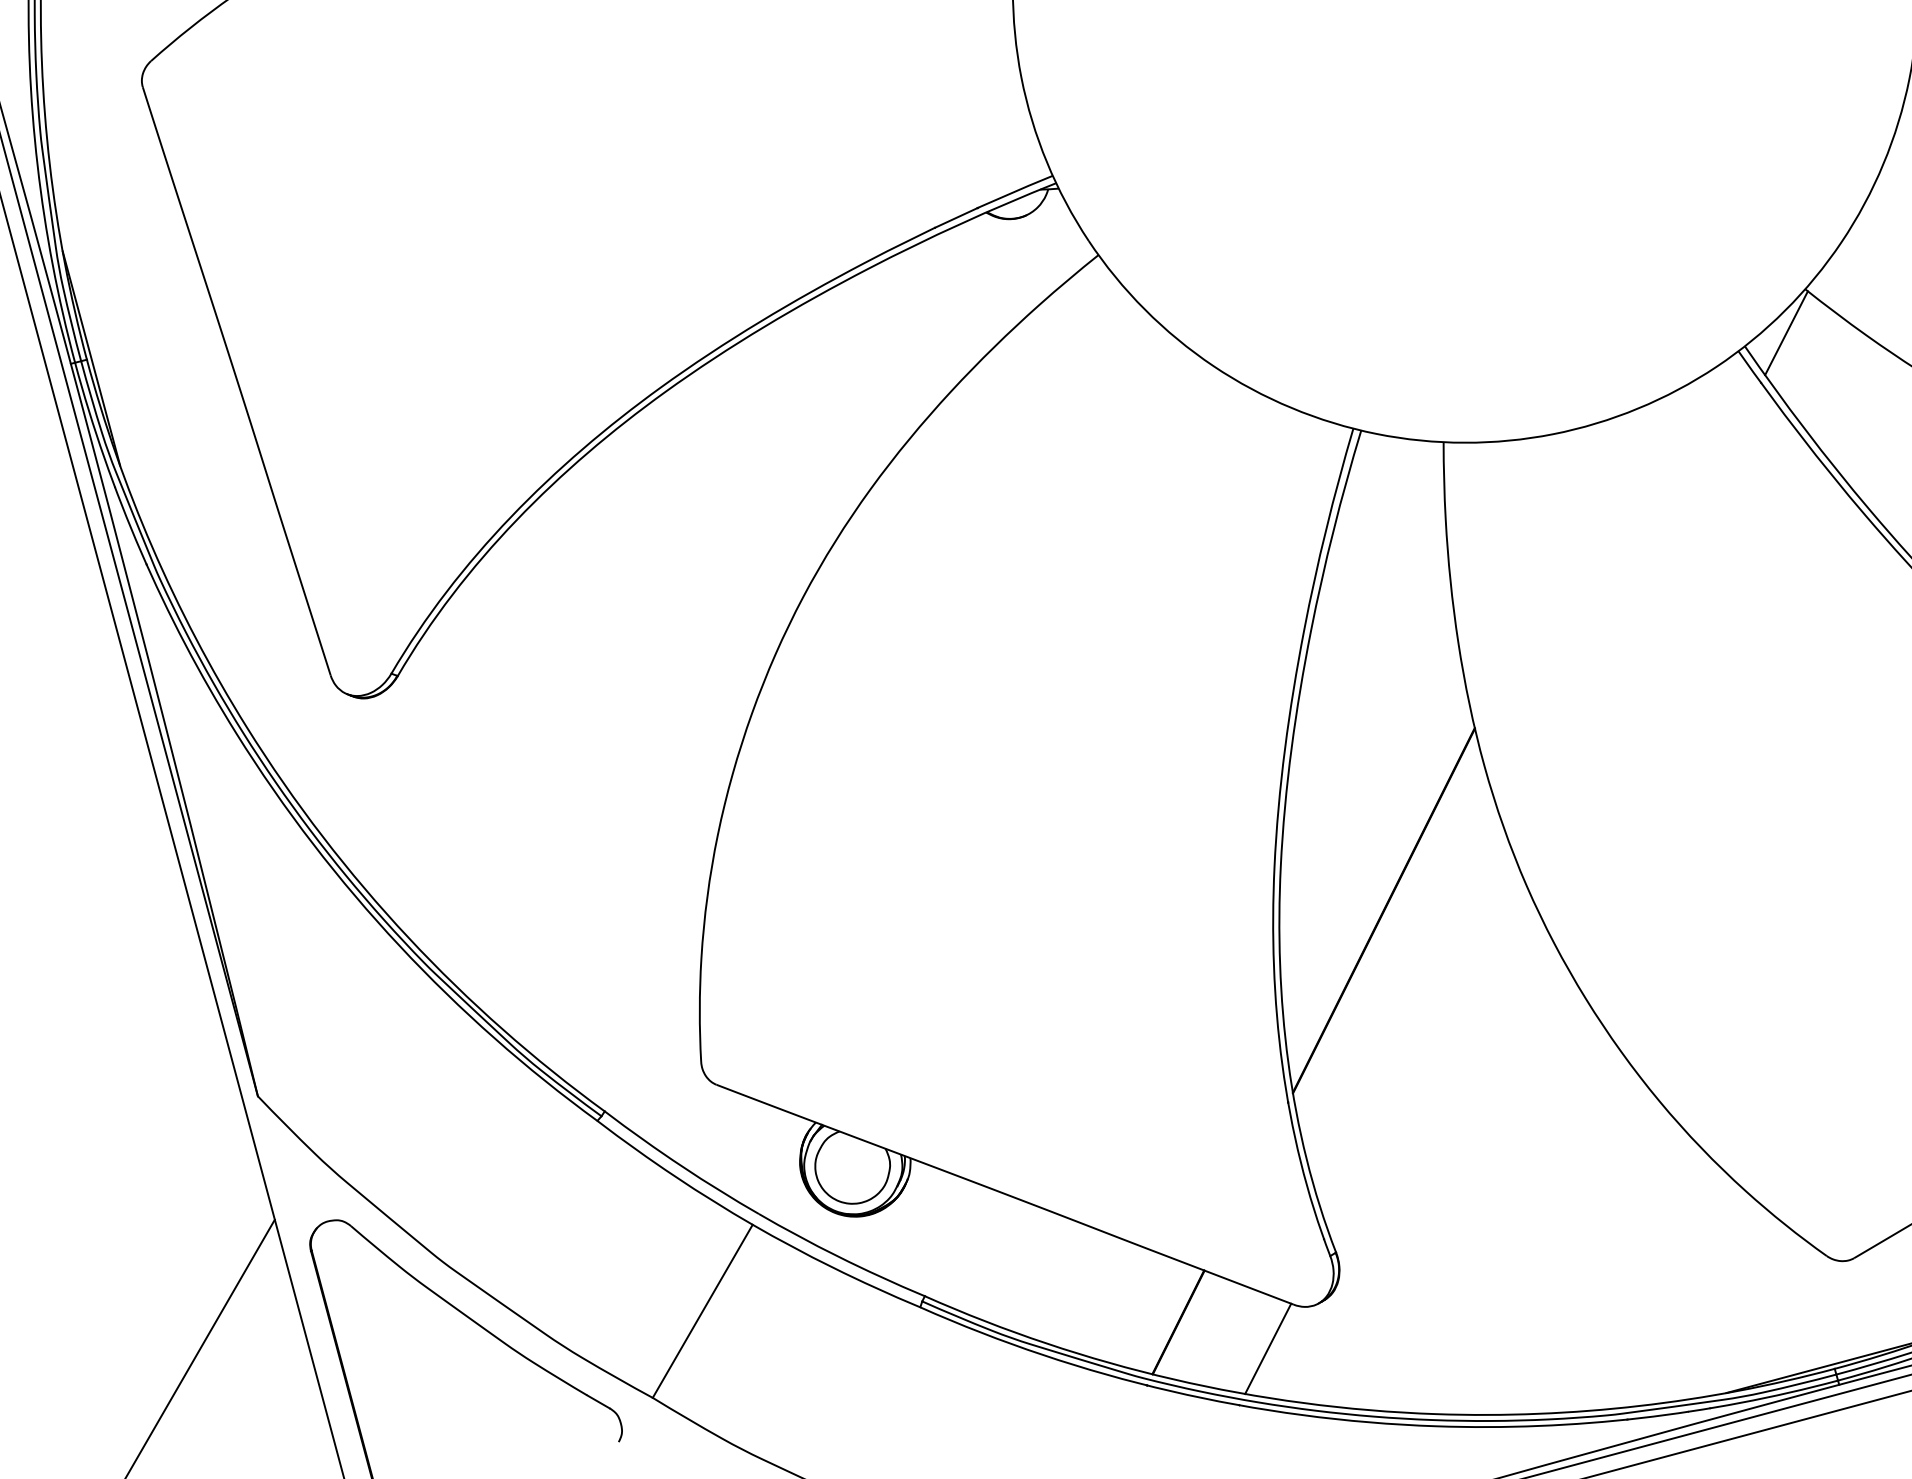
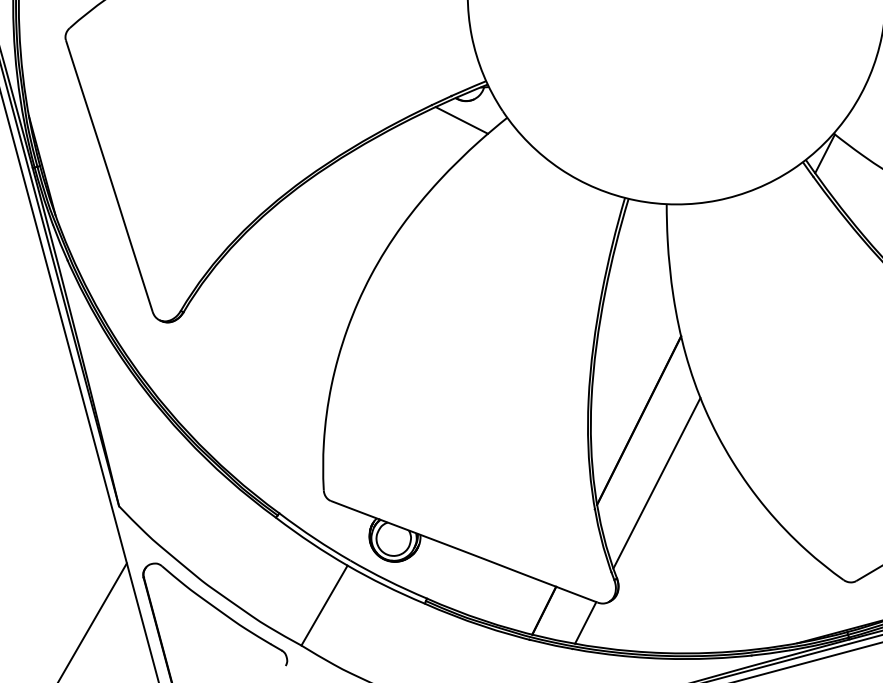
line: (999, 260) -> (461, 120), added
line: (1421, 1046) -> (656, 483), added

